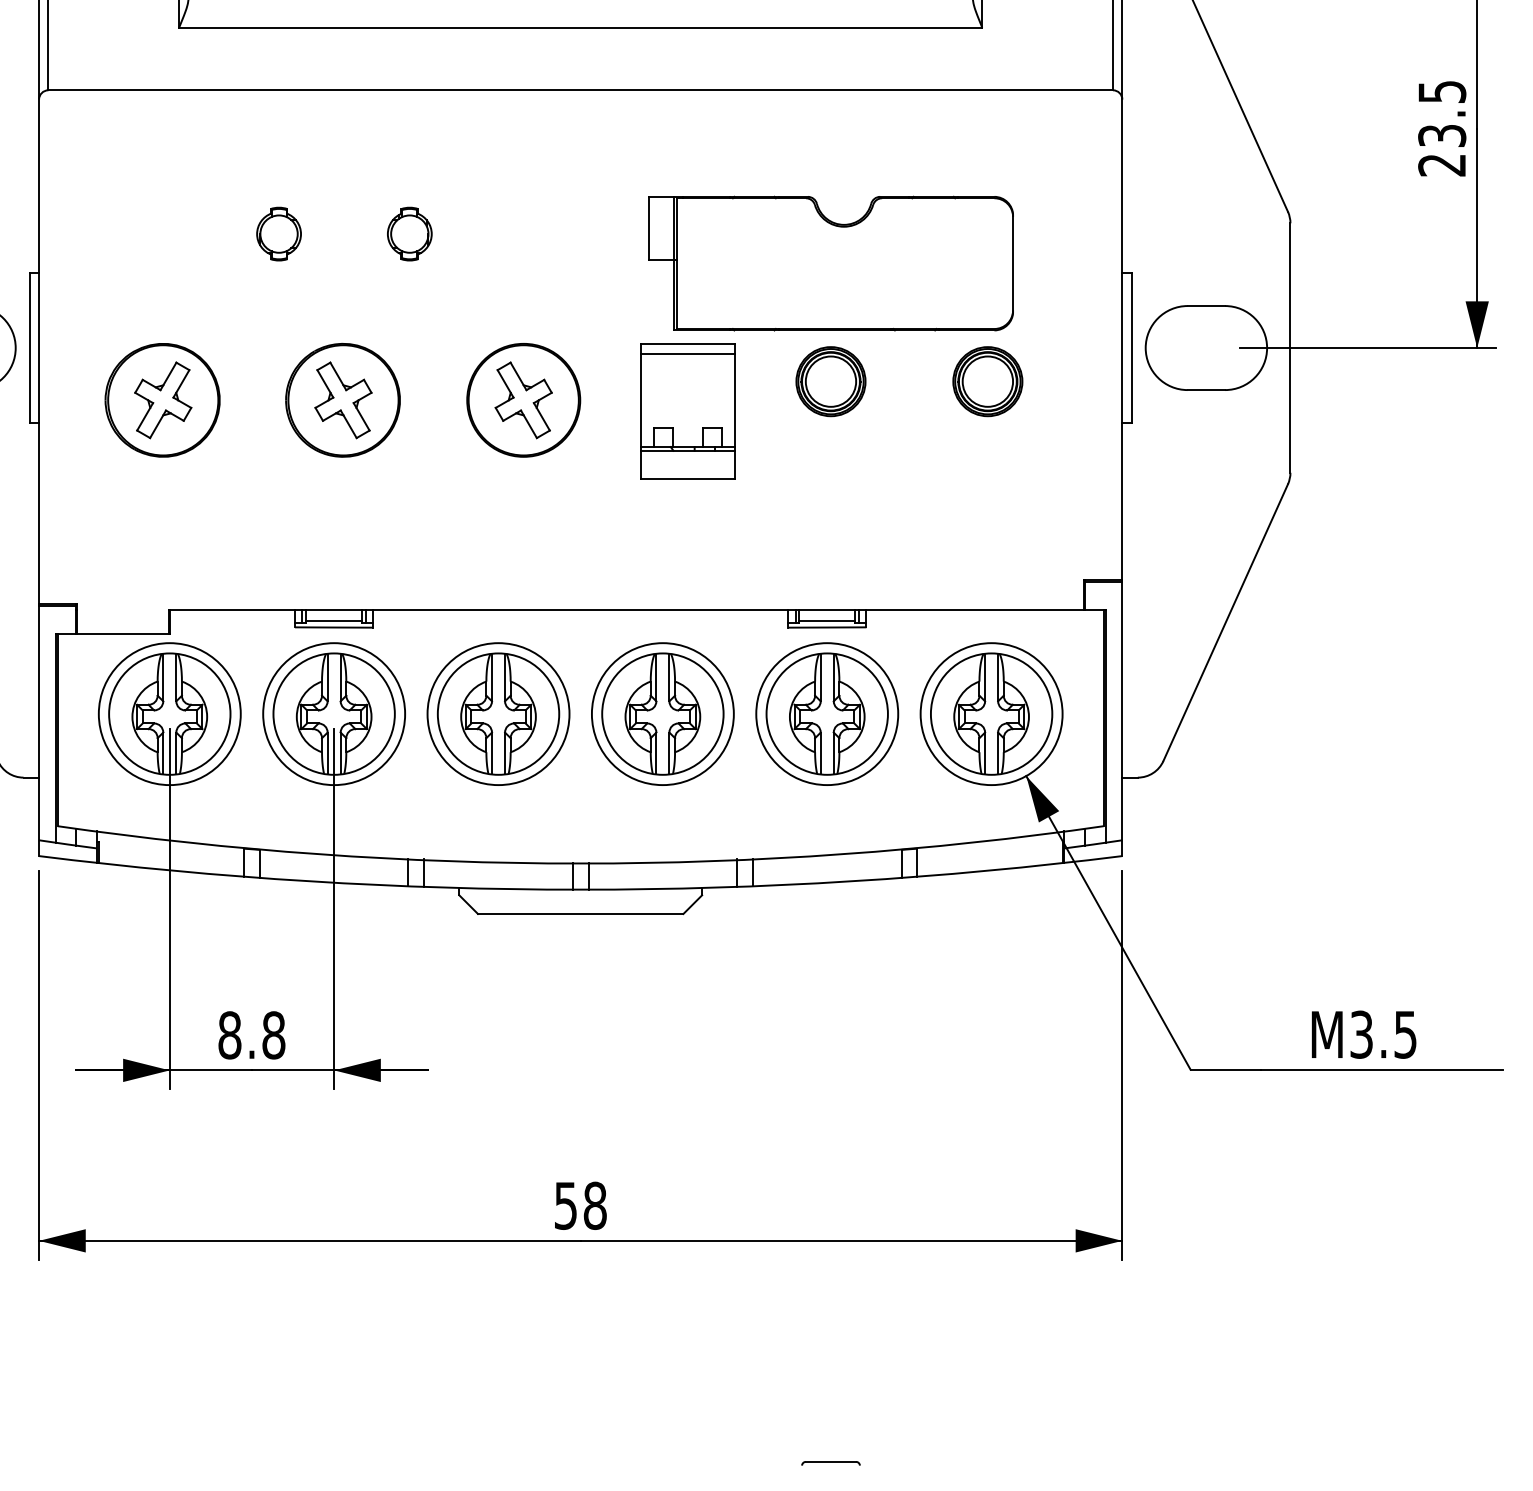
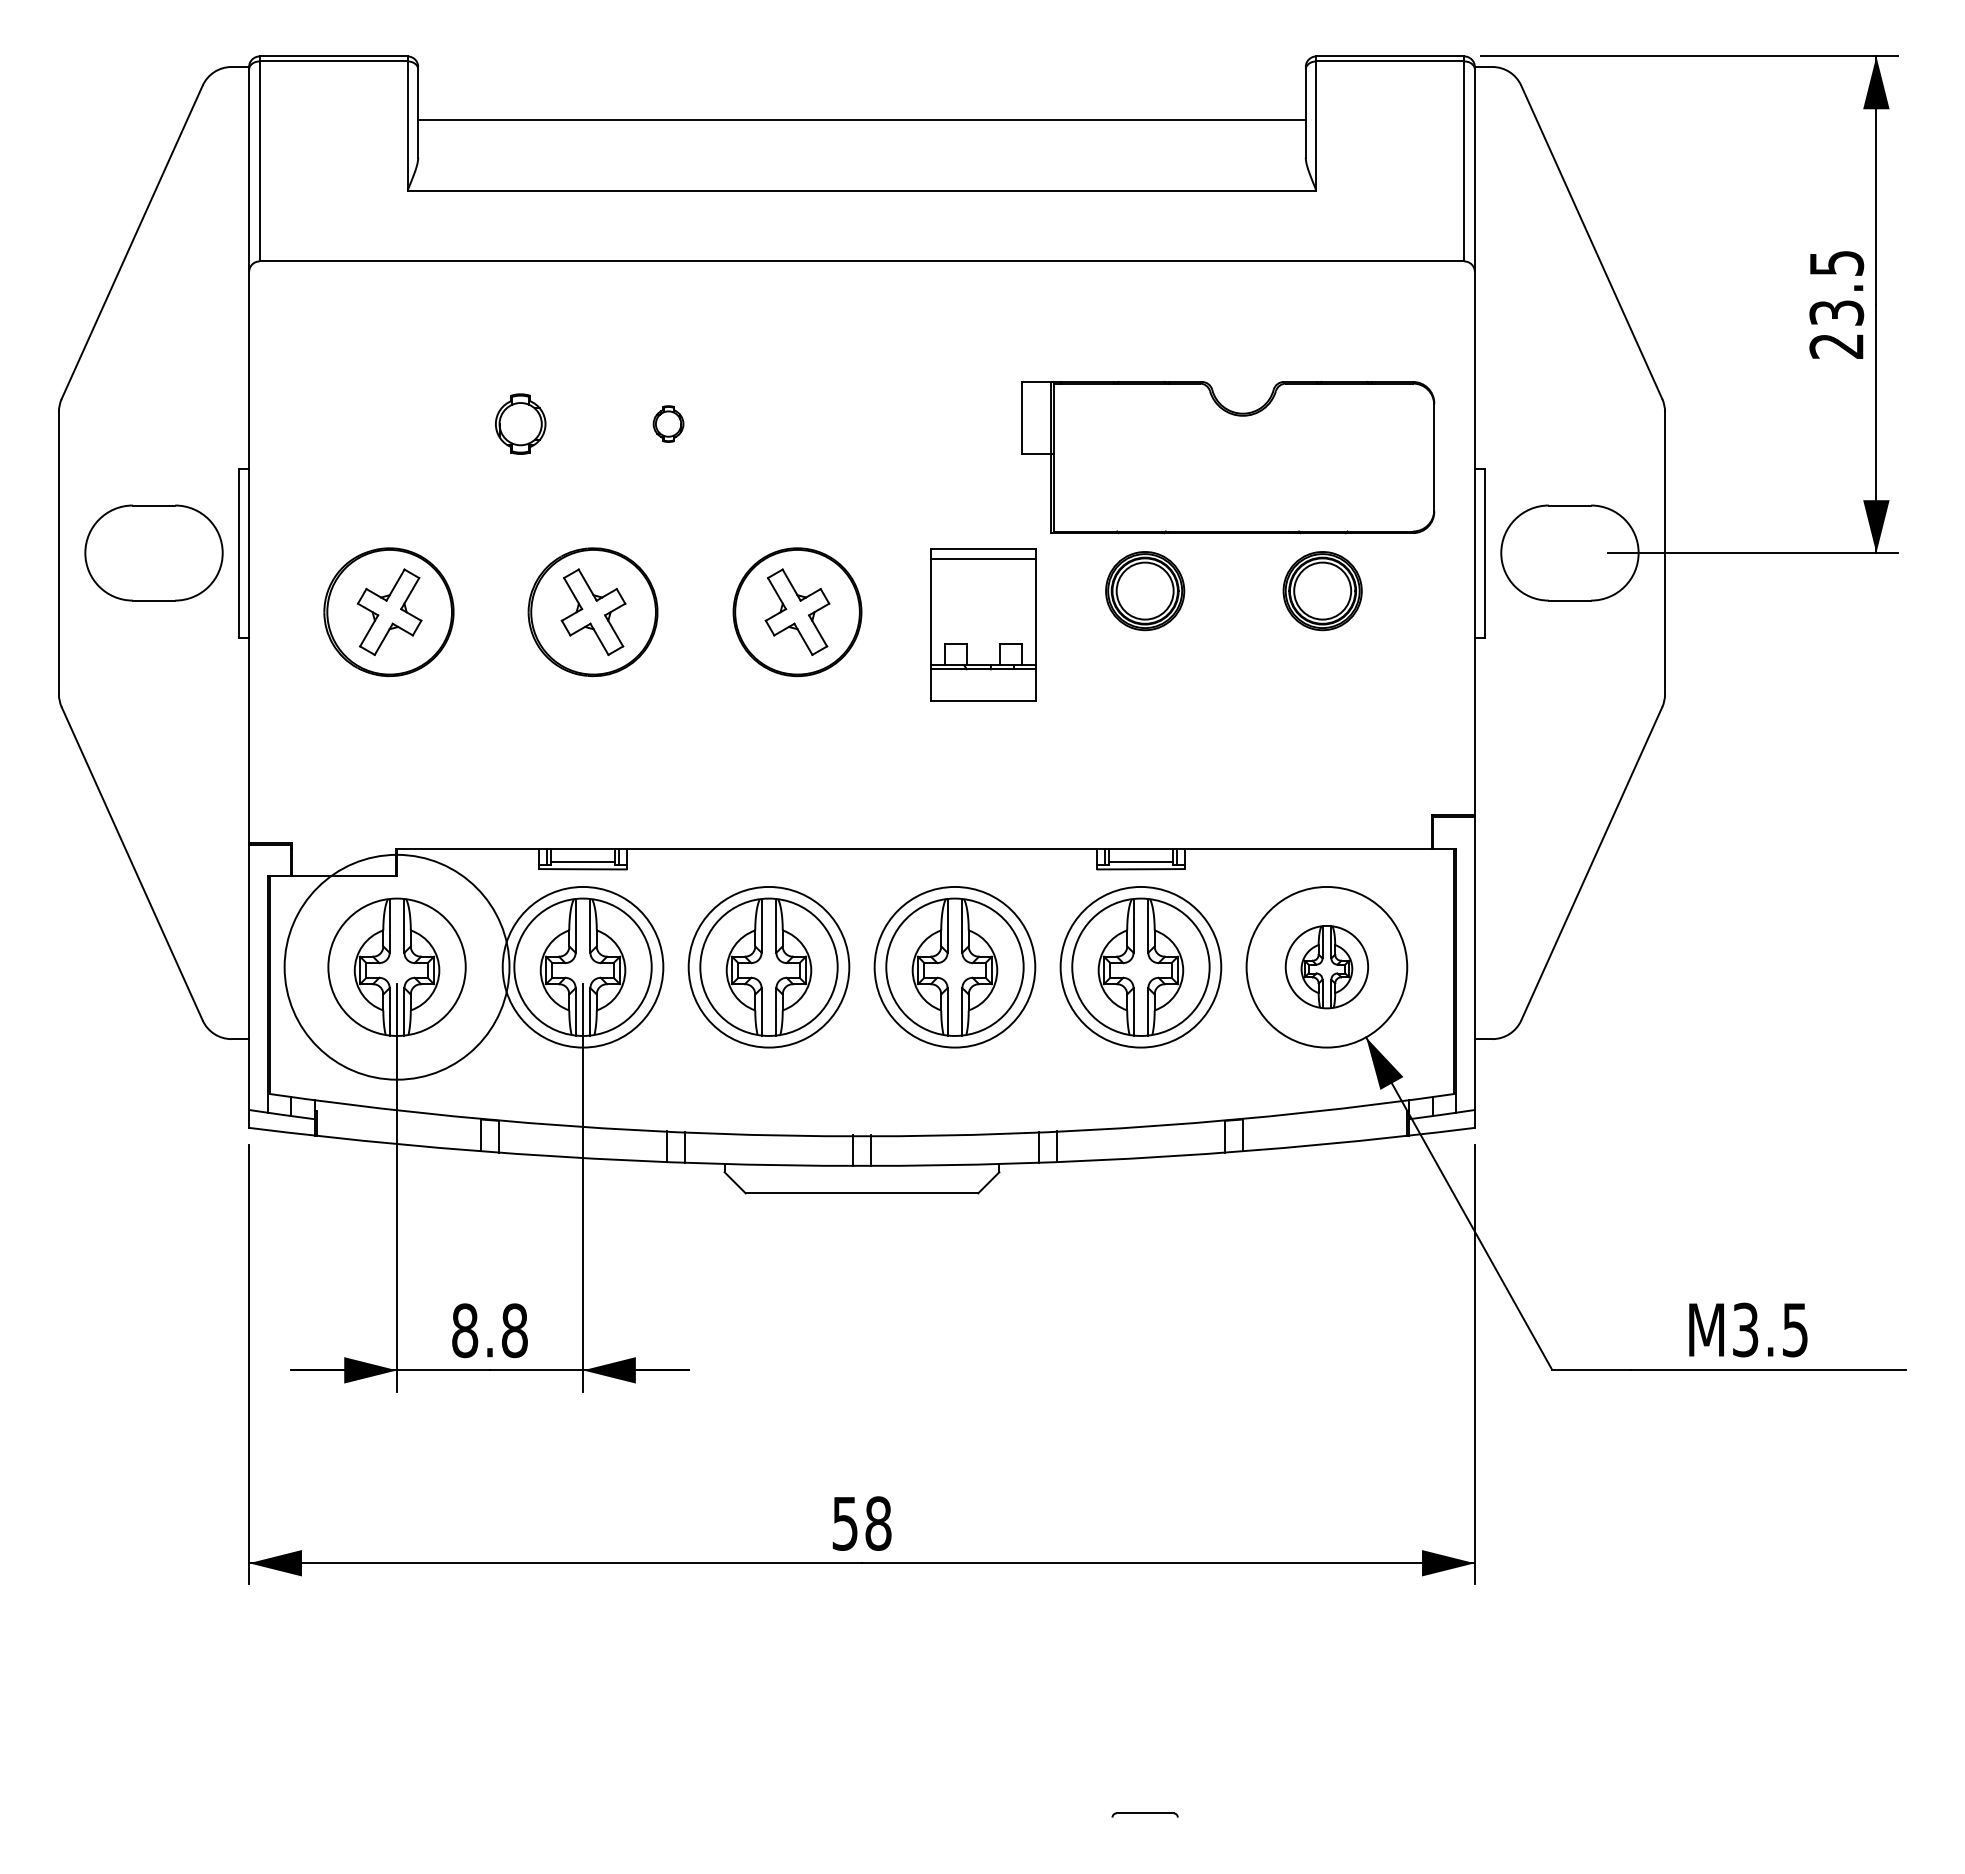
part: (409, 233) -> (668, 423), size x0.6
part: (831, 263) -> (1228, 457), moved
circle: (169, 713) -> (396, 966), size x1.4
part: (991, 713) -> (1326, 966), size x0.6

